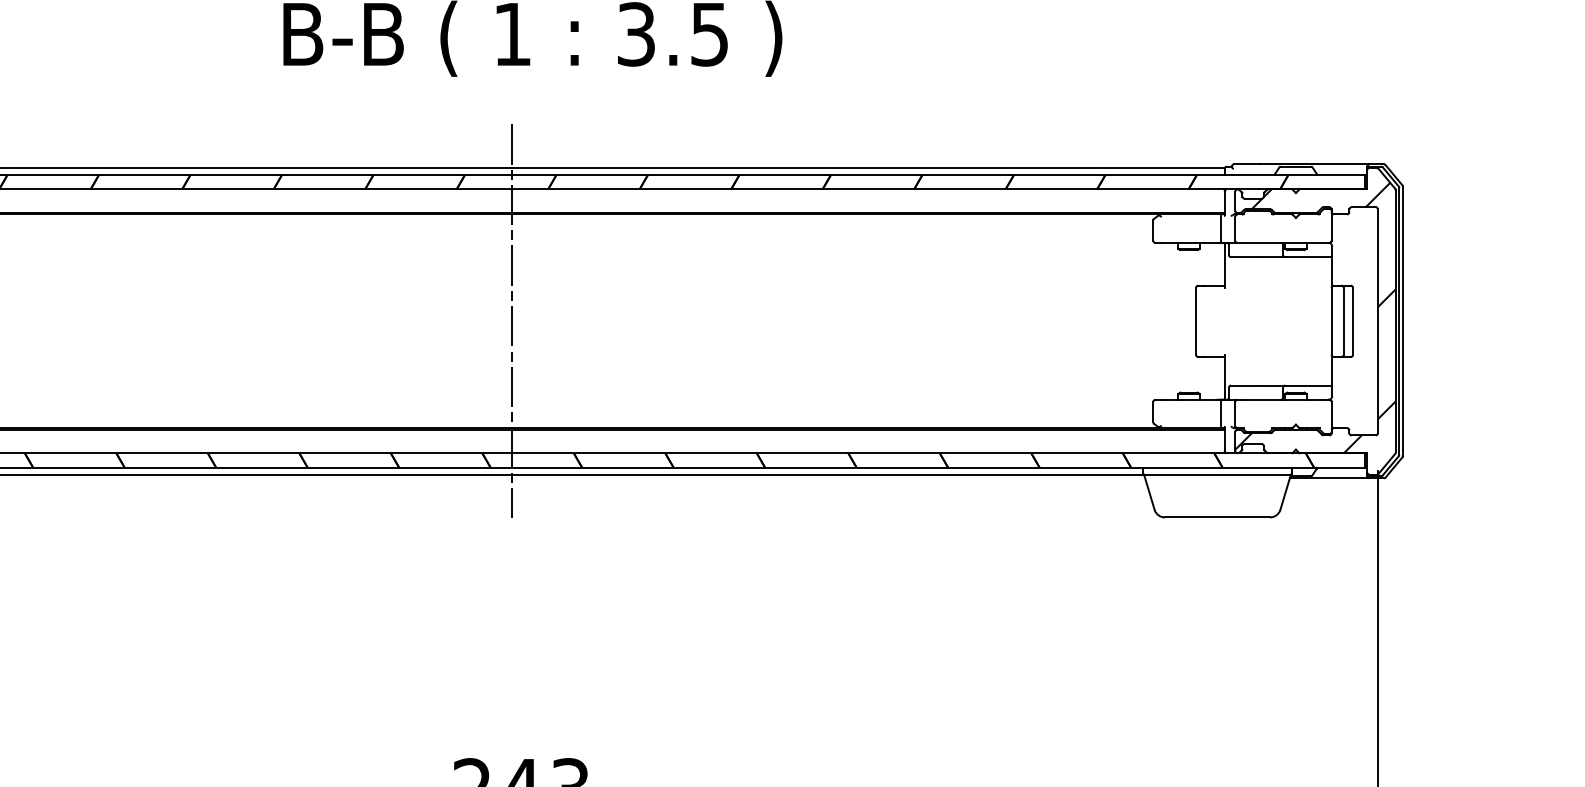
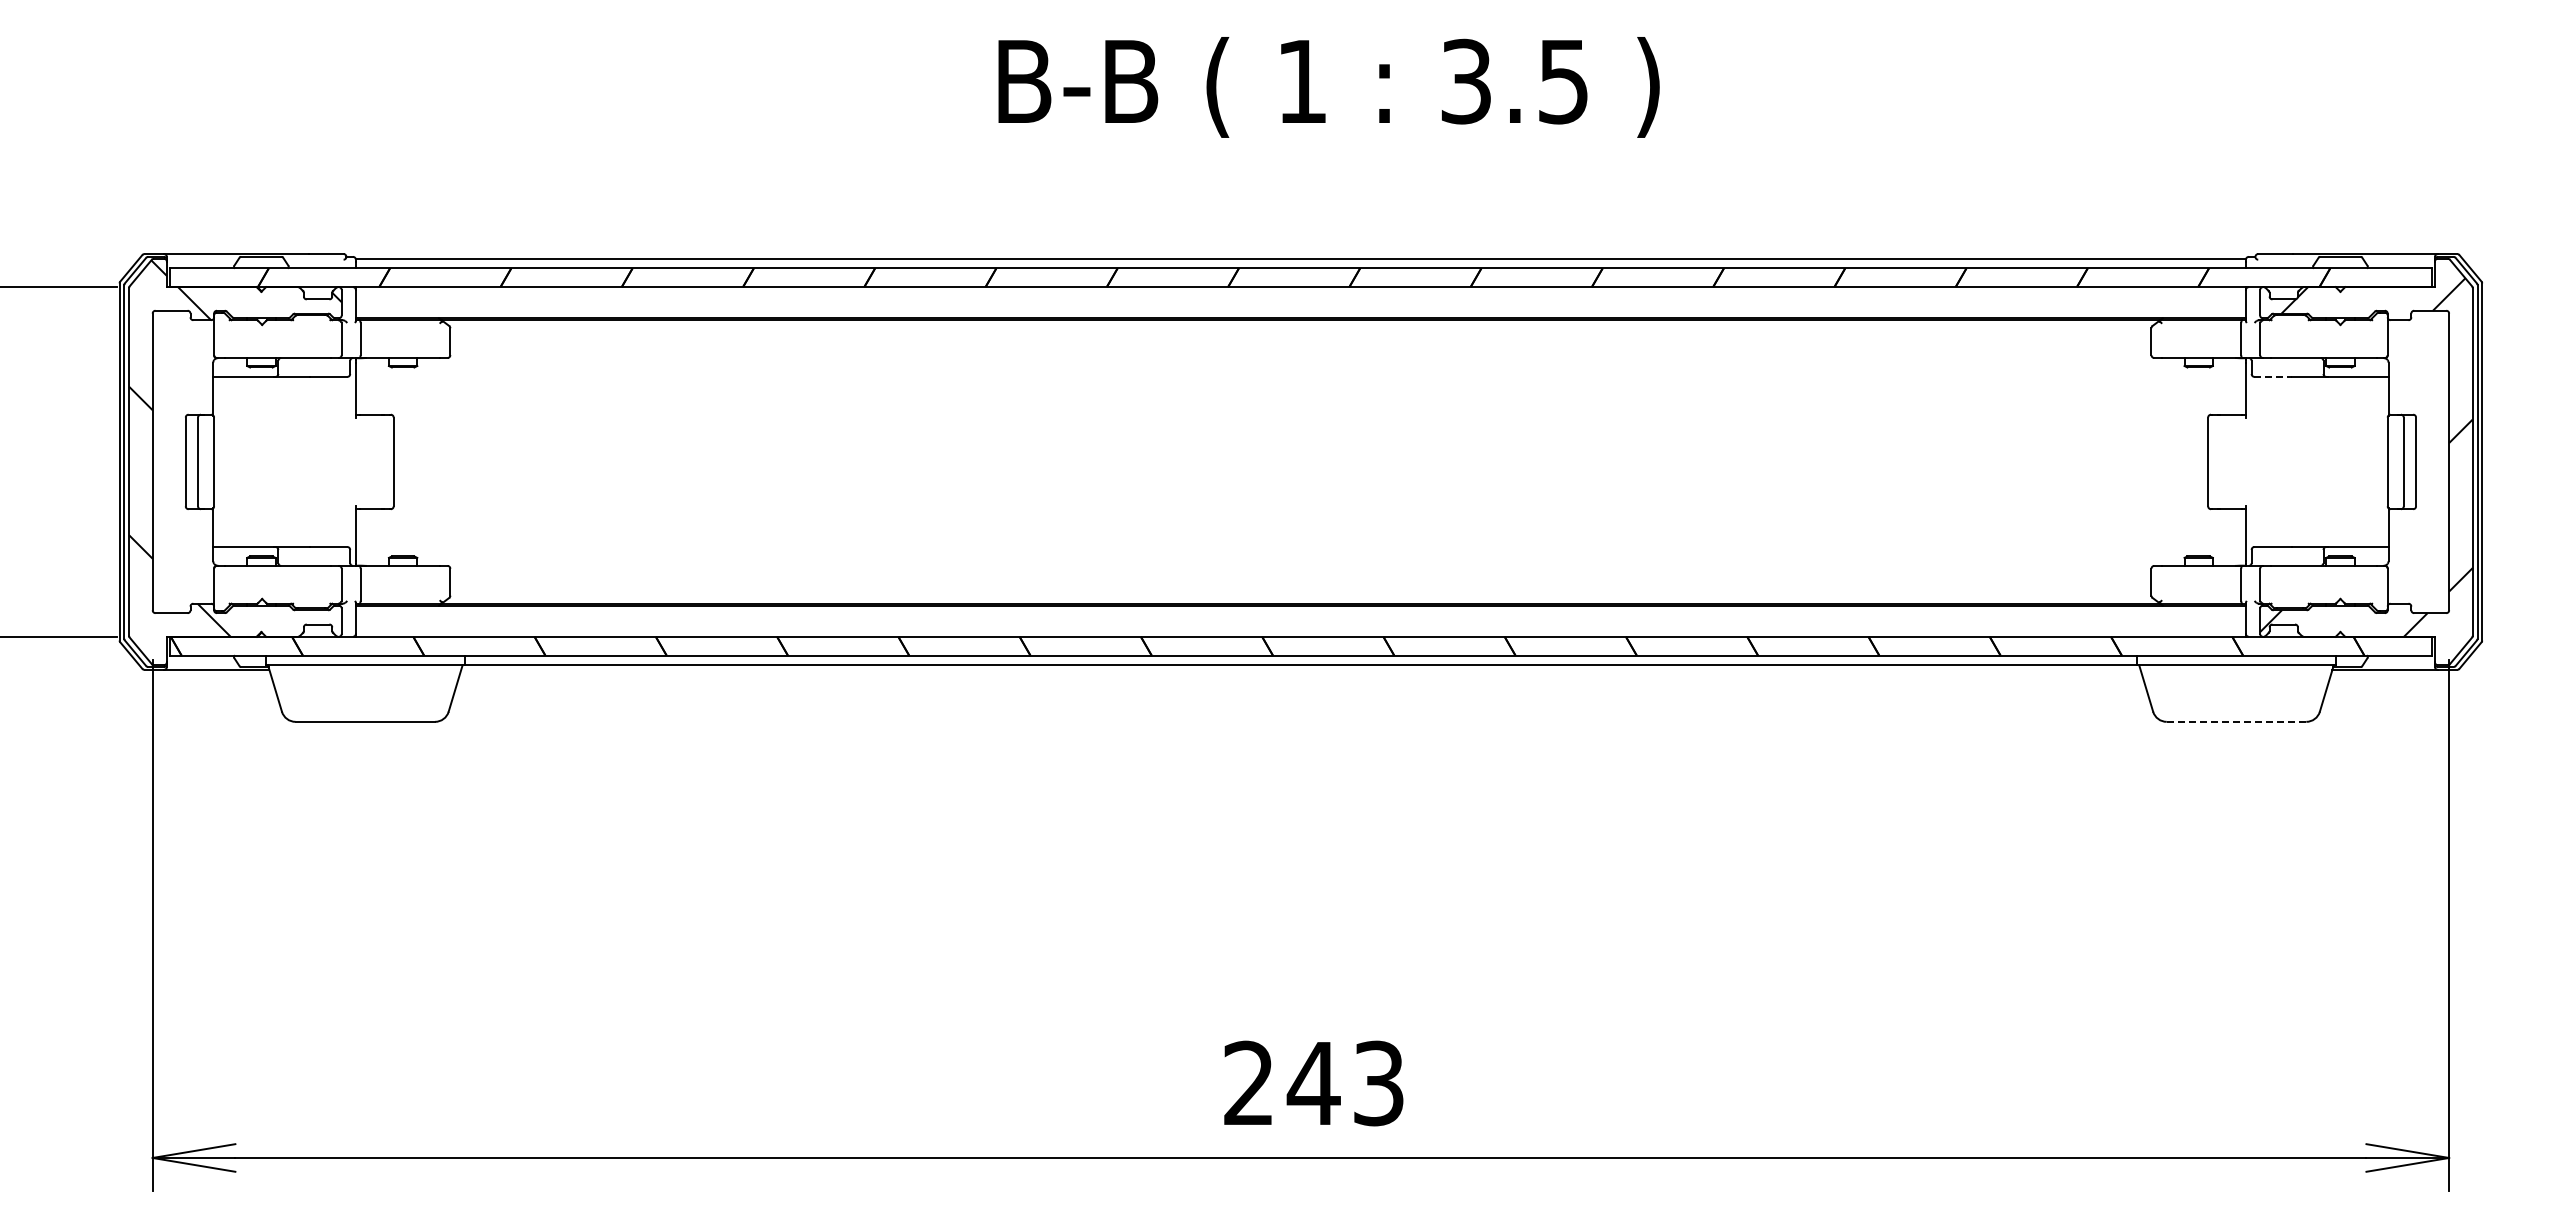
line: (1245, 256) -> (2273, 376), solid -> dashed
line: (511, 321) -> (1300, 461), removed
line: (1217, 517) -> (2236, 721), solid -> dashed

